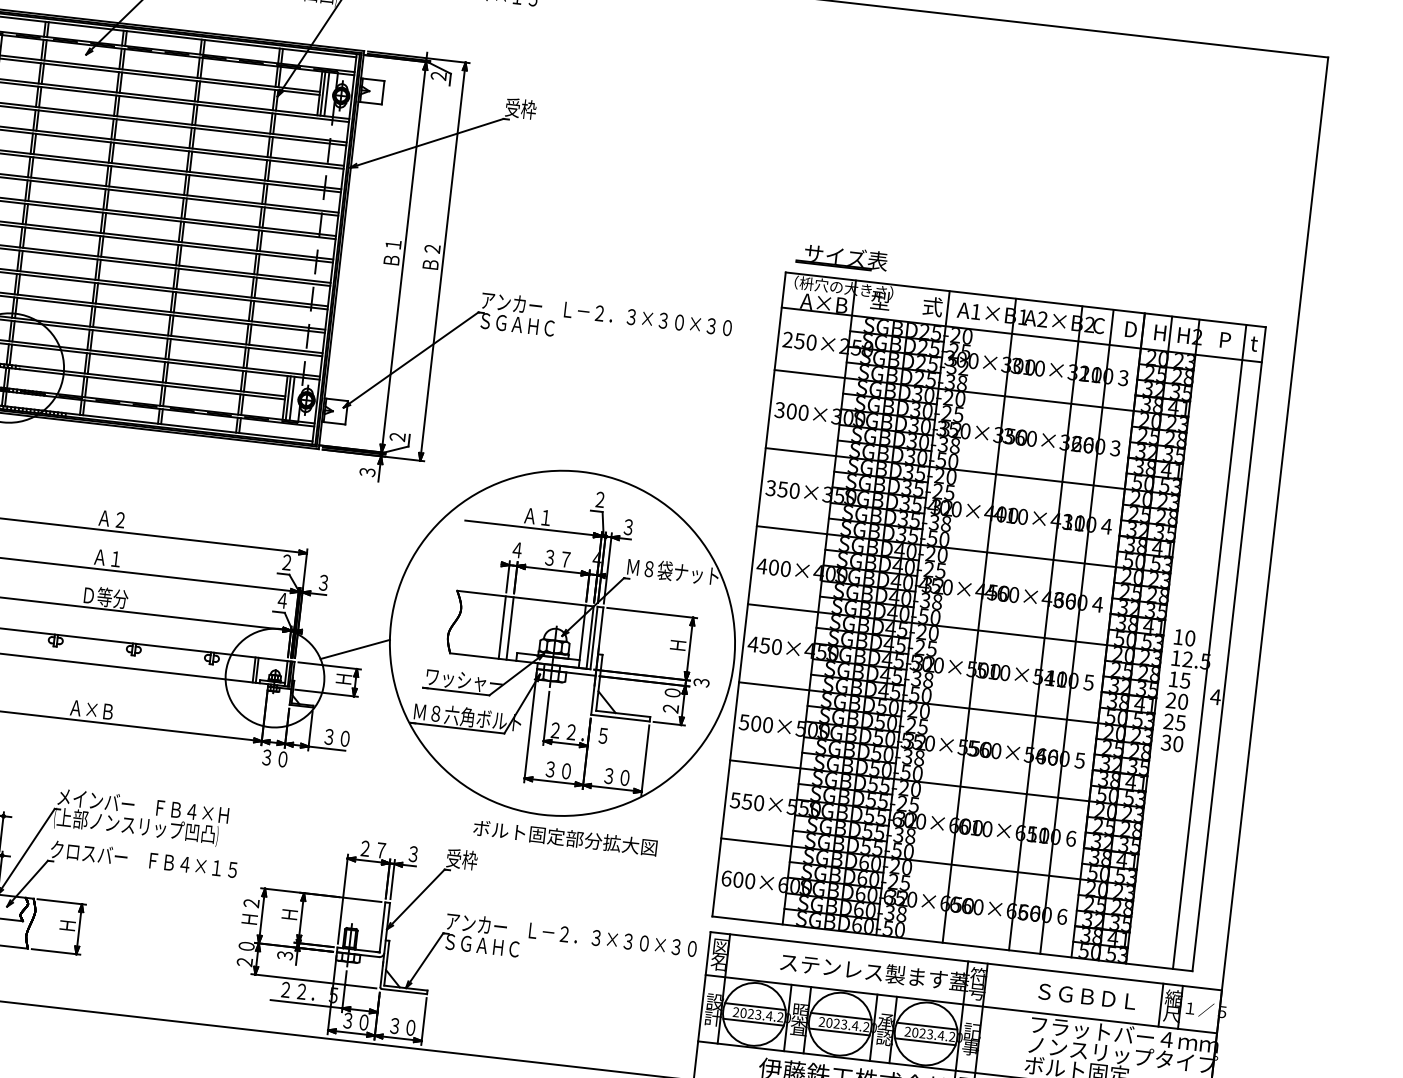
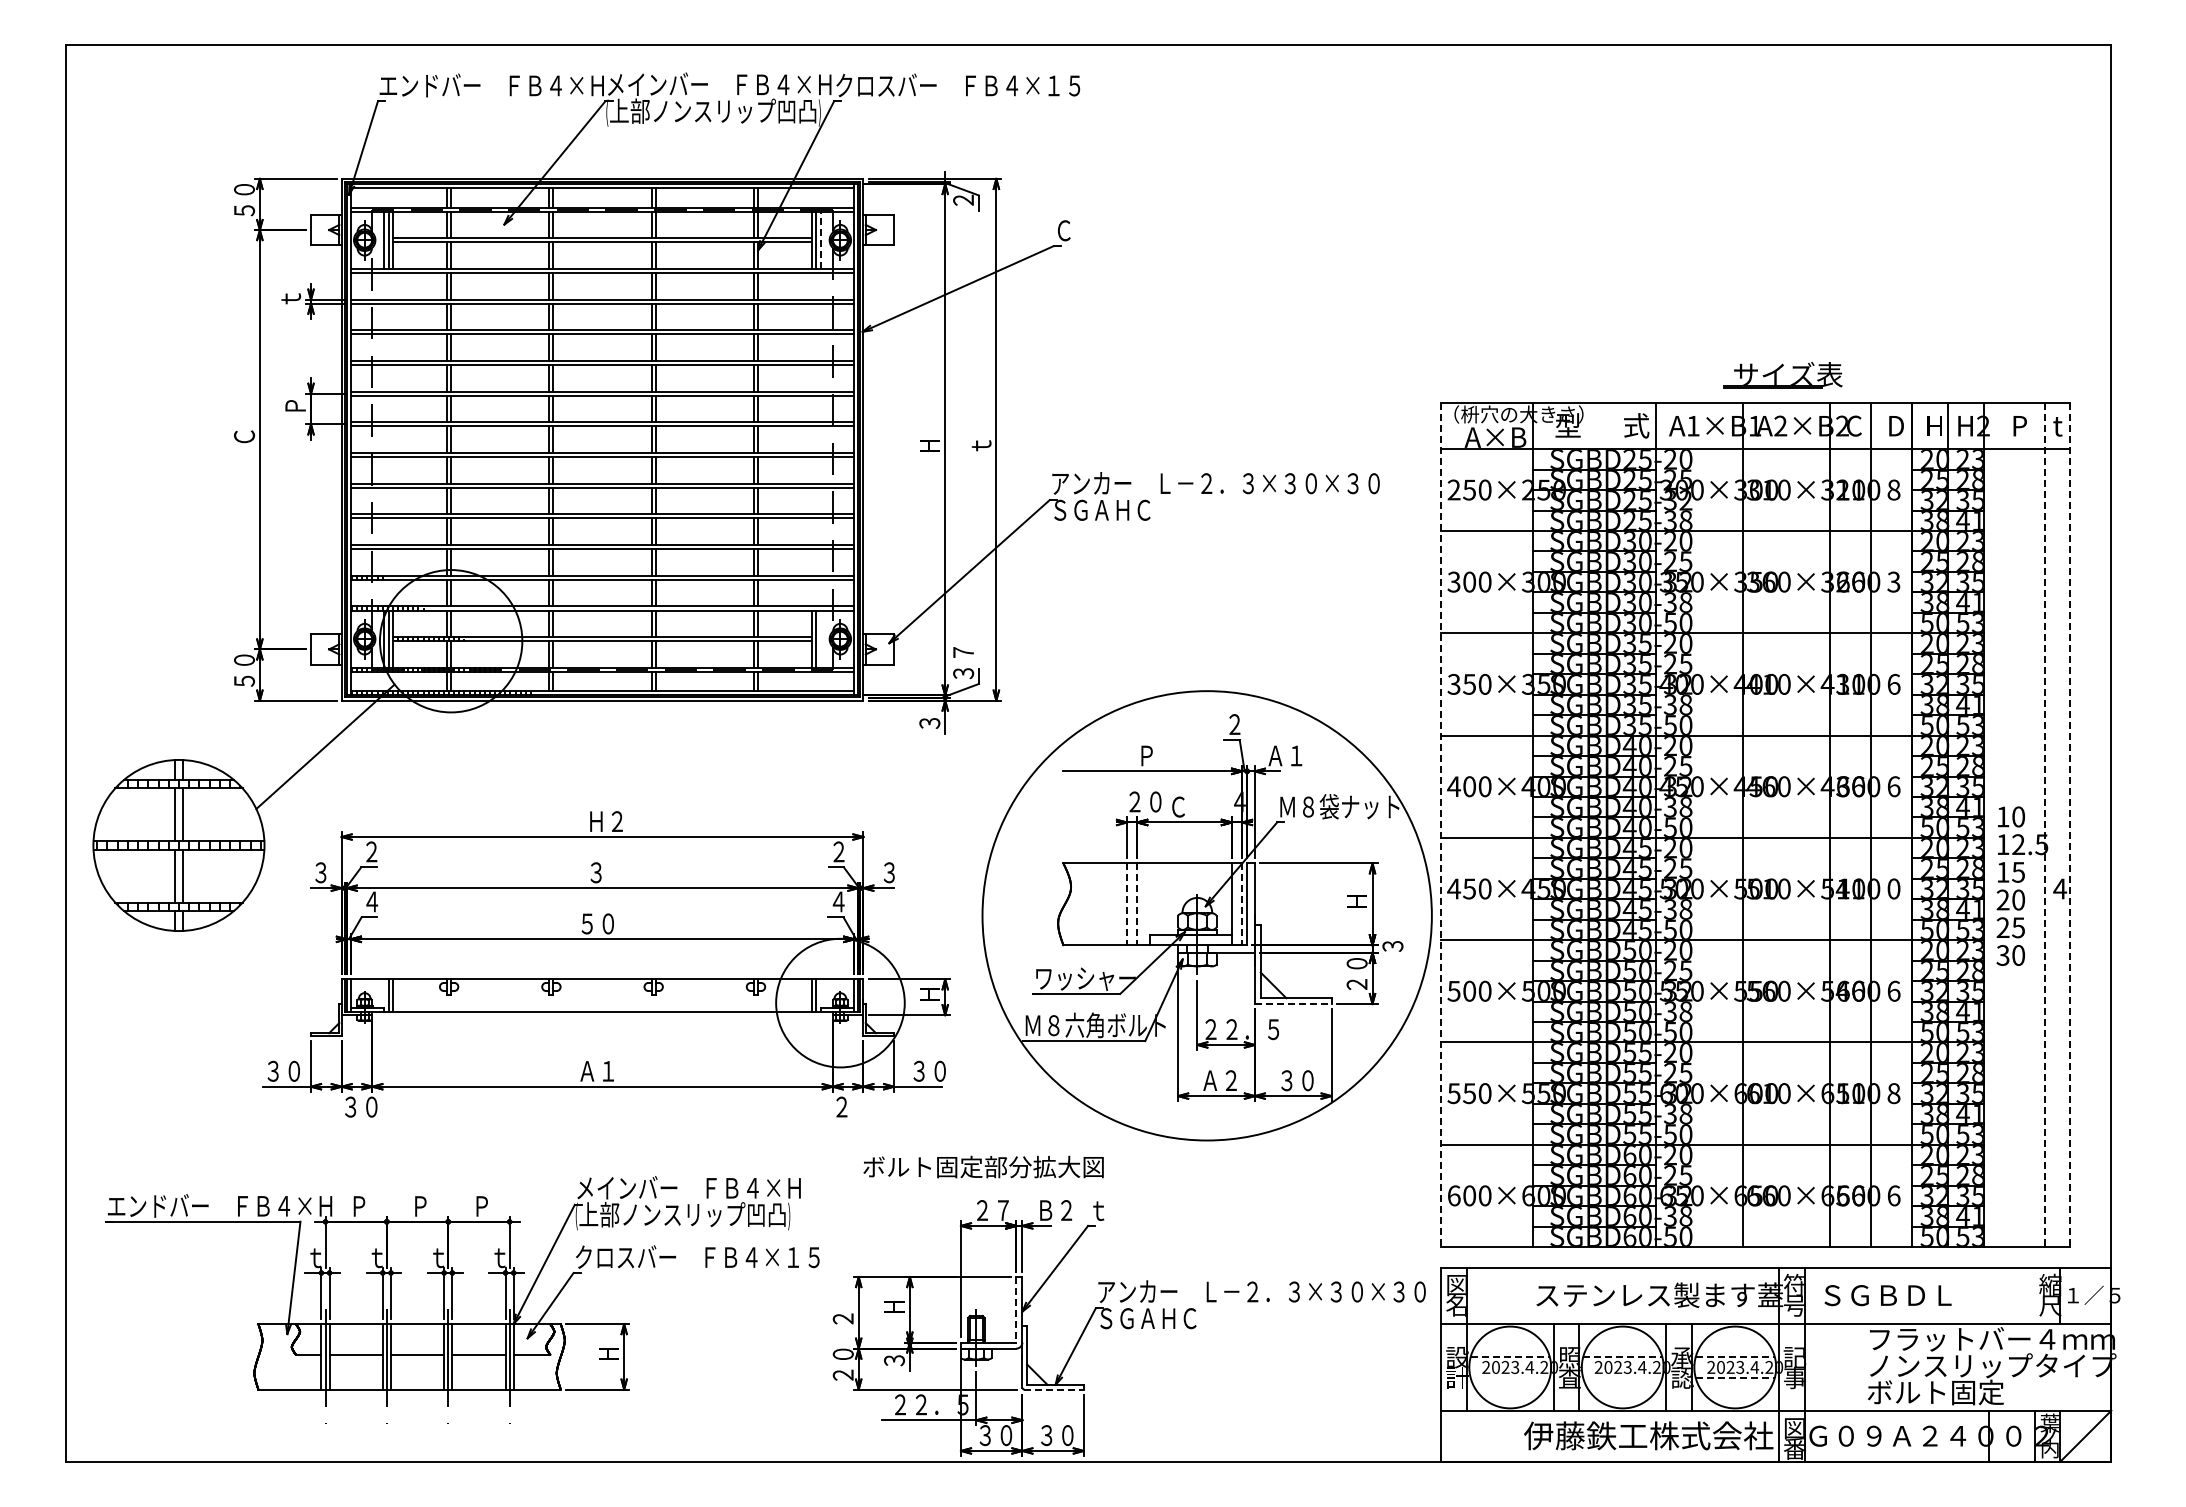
line: (326, 94) -> (821, 240), solid -> dashed
text: (520, 108) -> (1074, 230), 受枠 -> Ｃ
text: (392, 252) -> (929, 435), Ｂ１ -> Ｈ
text: (431, 257) -> (980, 435), Ｂ２ -> ｔ
part: (841, 257) -> (1782, 375), moved
text: (1123, 377) -> (1893, 489), 3 -> 8
line: (292, 398) -> (821, 638), removed
text: (398, 429) -> (963, 663), ２ -> ３７
text: (537, 516) -> (1156, 755), Ａ１ -> Ｐ
text: (104, 518) -> (596, 821), Ａ２ -> Ｈ２
text: (1106, 525) -> (1893, 683), 4 -> 6
text: (636, 527) -> (1285, 755), ３ -> Ａ１
text: (525, 550) -> (1145, 801), ４ -> ２０
text: (107, 557) -> (605, 872), Ａ１ -> ３
text: (557, 558) -> (1188, 806), ３７ -> Ｃ
line: (749, 594) -> (1441, 825), solid -> dashed
text: (106, 597) -> (610, 923), Ｄ等分 -> ５０
text: (1097, 604) -> (1893, 786), 4 -> 6
line: (502, 627) -> (1127, 904), solid -> dashed
line: (510, 628) -> (1137, 904), solid -> dashed
line: (590, 637) -> (1242, 904), solid -> dashed
line: (1209, 647) -> (2044, 825), solid -> dashed
line: (354, 648) -> (939, 953), removed
line: (1229, 649) -> (2070, 825), solid -> dashed
text: (1088, 682) -> (1893, 888), 5 -> 0
text: (99, 710) -> (618, 1071), Ａ×Ｂ -> Ａ１
line: (620, 718) -> (1293, 1004), solid -> dashed
text: (275, 758) -> (852, 1106), ３０ -> ２
text: (1079, 760) -> (1893, 990), 5 -> 6
text: (557, 770) -> (1219, 1080), ３０ -> Ａ２
text: (565, 837) -> (983, 1166), moved
text: (1070, 838) -> (1893, 1093), 6 -> 8
text: (421, 855) -> (1055, 1210), ３ -> Ｂ２
text: (462, 858) -> (1109, 1209), 受枠 -> ｔ
text: (250, 911) -> (842, 1308), Ｈ２ -> ２
line: (382, 927) -> (1016, 1309), solid -> dashed
line: (404, 991) -> (1054, 1389), solid -> dashed
text: (1086, 996) -> (1887, 1295), moved
line: (1160, 1005) -> (2034, 1295), removed
line: (755, 1006) -> (1510, 1357), solid -> dashed
line: (841, 1016) -> (1622, 1357), solid -> dashed
line: (753, 1021) -> (1509, 1377), removed
line: (927, 1026) -> (1735, 1357), solid -> dashed
line: (839, 1031) -> (1622, 1377), removed
line: (925, 1041) -> (1735, 1377), solid -> dashed

